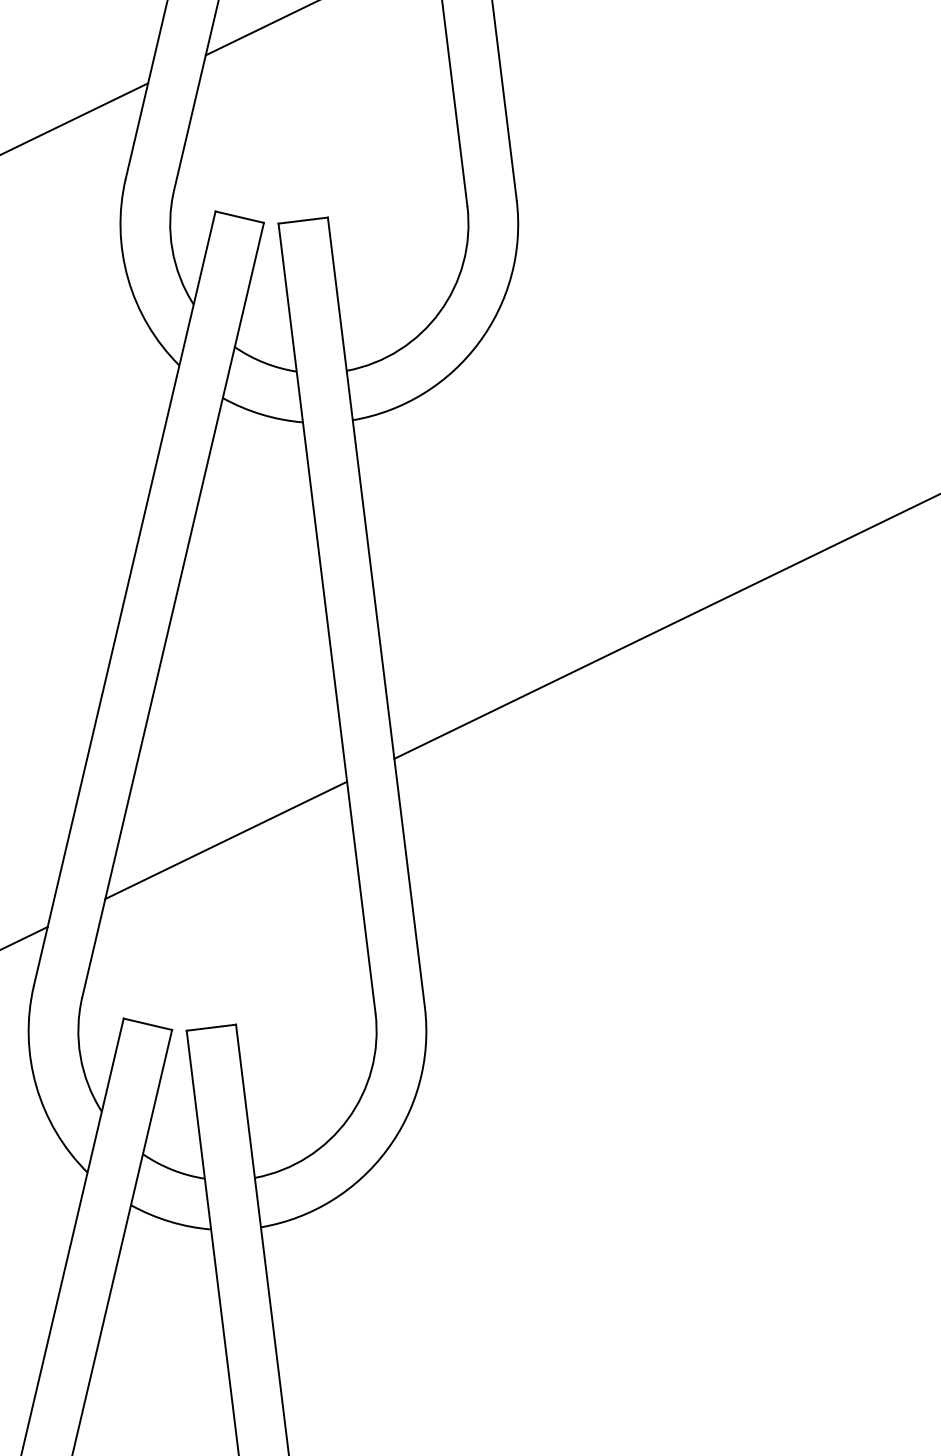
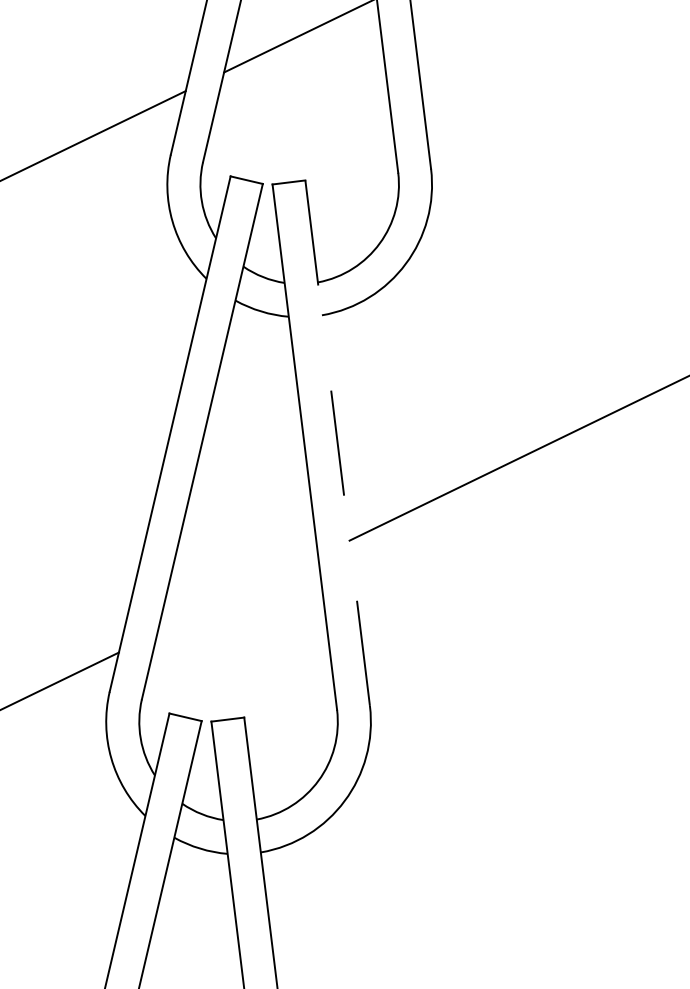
line: (376, 612) -> (337, 443), solid -> dashed
line: (225, 839) -> (237, 594), removed

